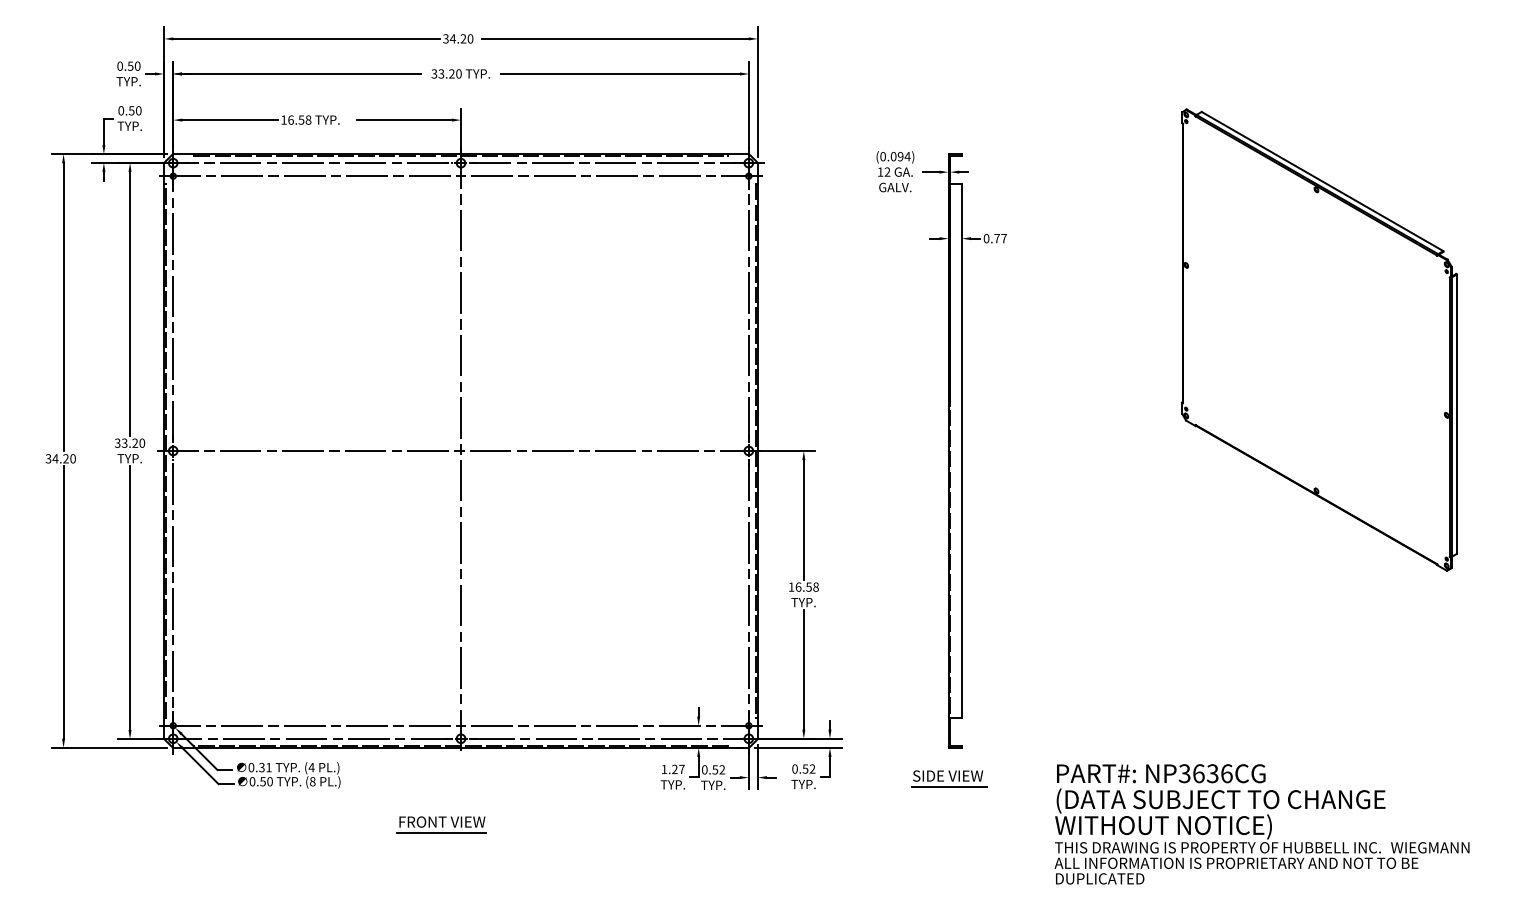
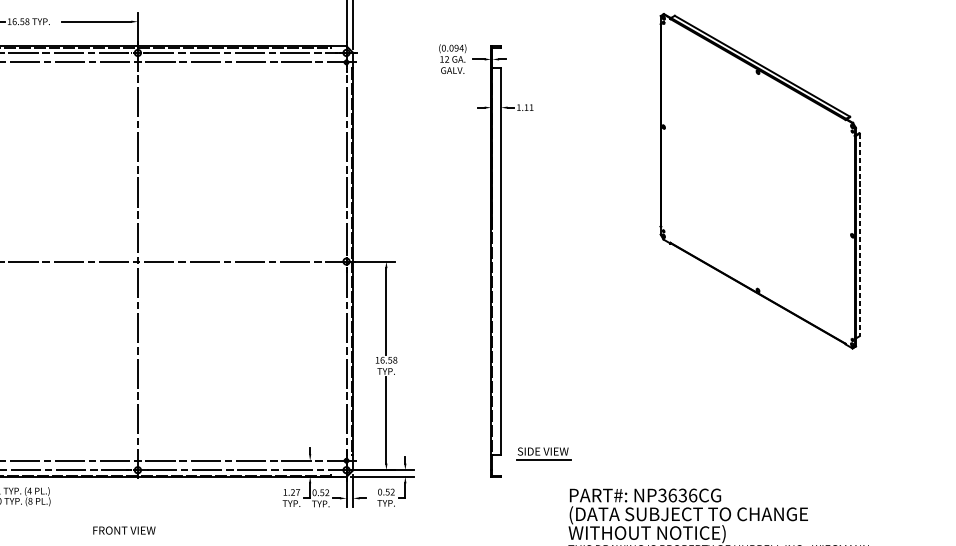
text: (994, 238) -> (524, 107), 0.77 -> 1.11
line: (1456, 414) -> (859, 235), solid -> dashed
part: (949, 778) -> (544, 453), moved
line: (441, 833) -> (123, 538), removed

